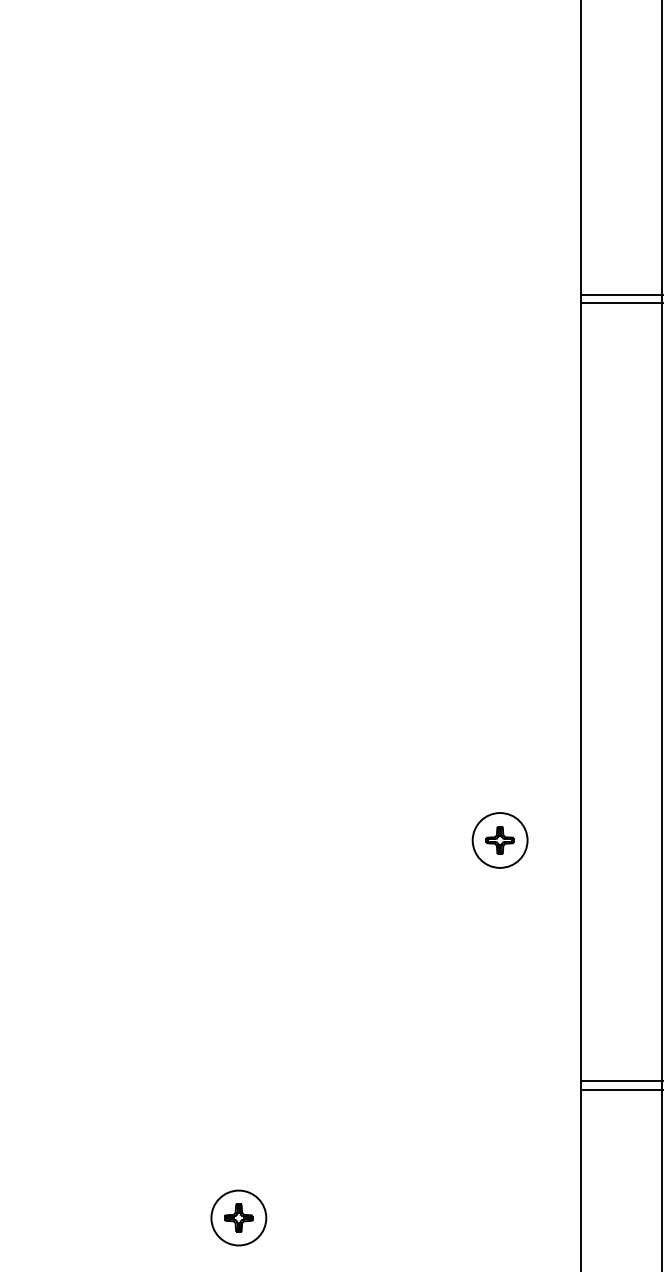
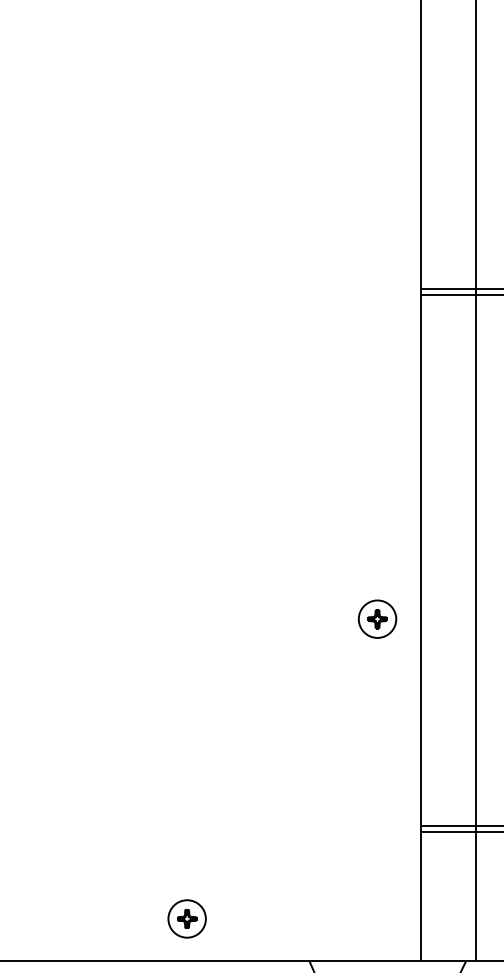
part: (500, 839) -> (377, 618), moved

